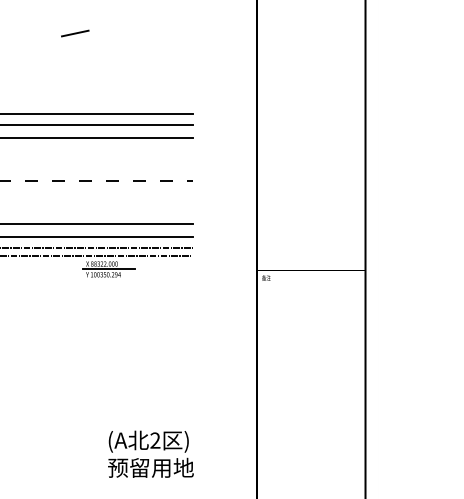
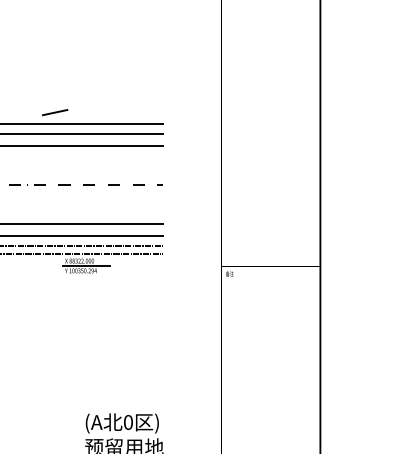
line: (75, 33) -> (55, 112), moved
text: (155, 440) -> (128, 422), 2 -> 0

